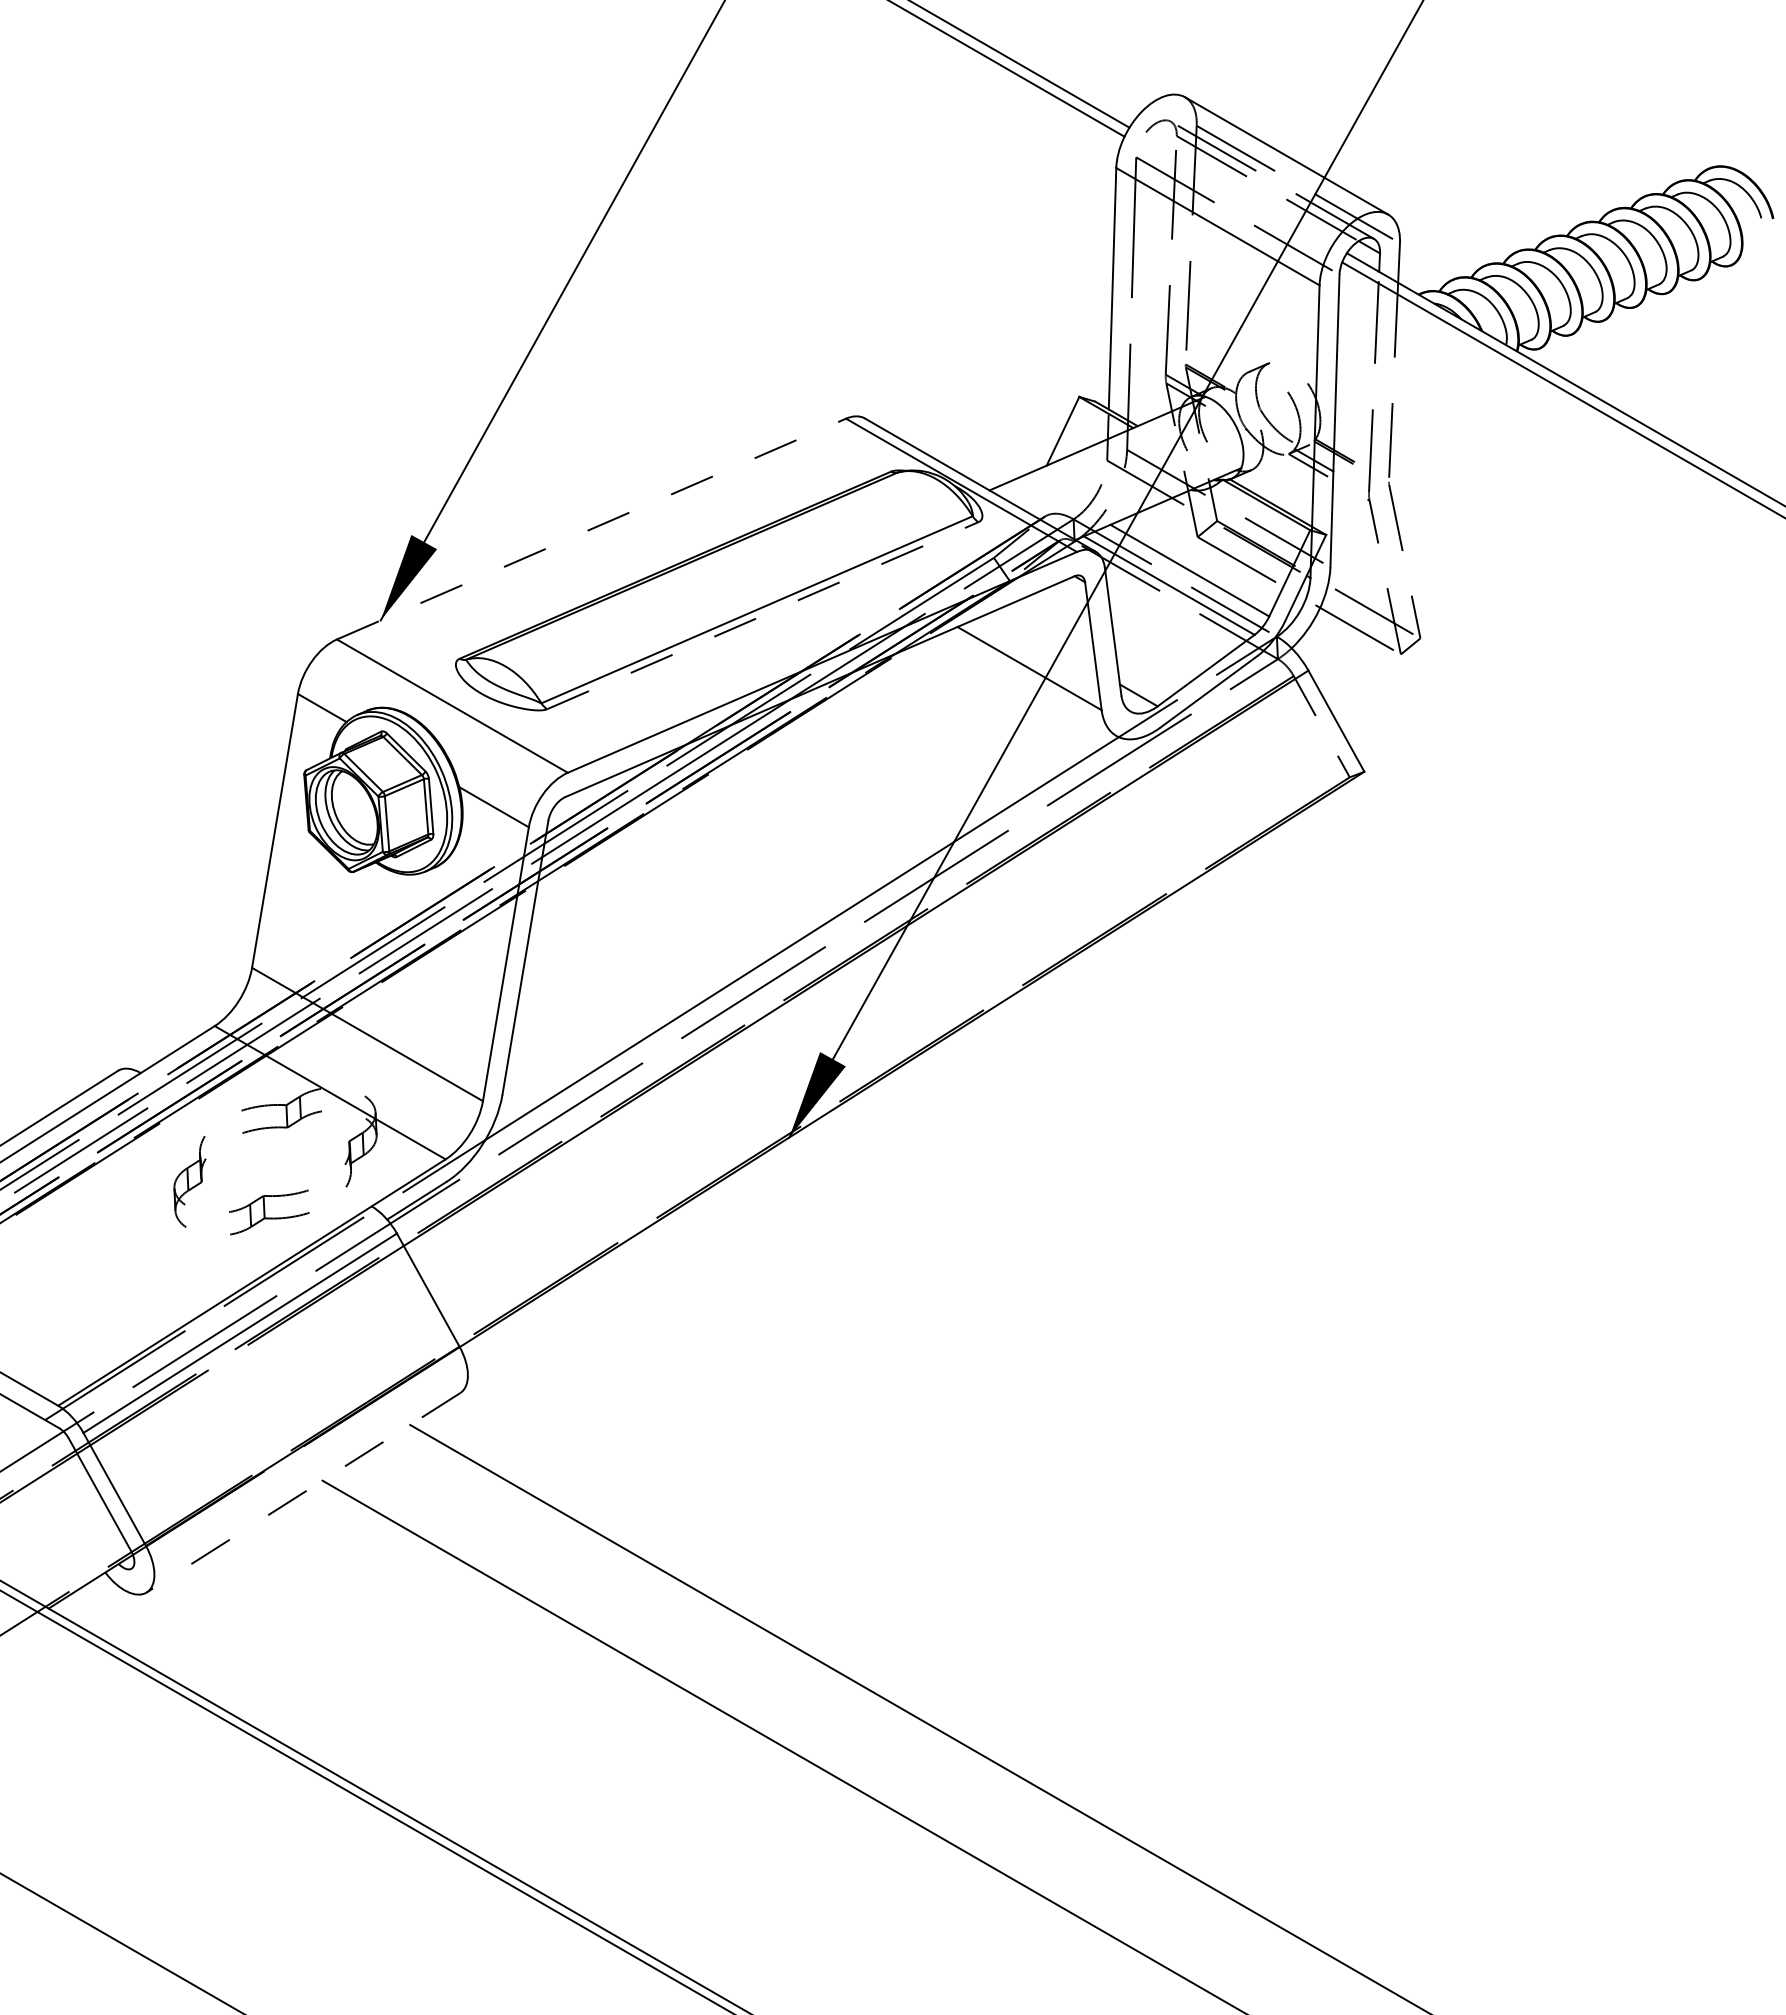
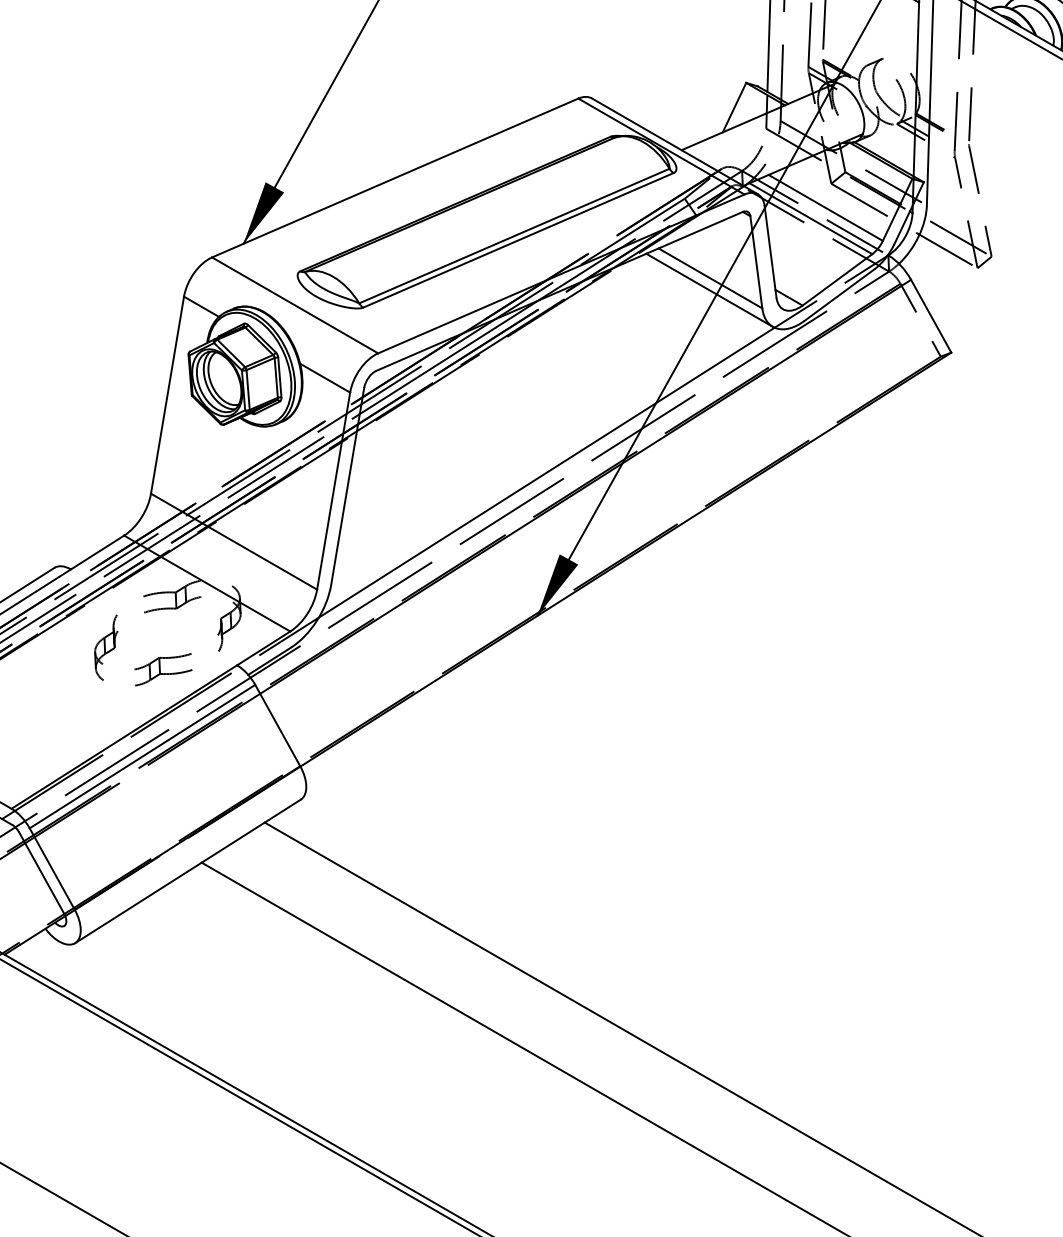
line: (591, 528) -> (395, 177), dashed -> solid
line: (763, 615) -> (518, 240), dashed -> solid
line: (1028, 684) -> (709, 289), added
line: (303, 1492) -> (188, 871), dashed -> solid

